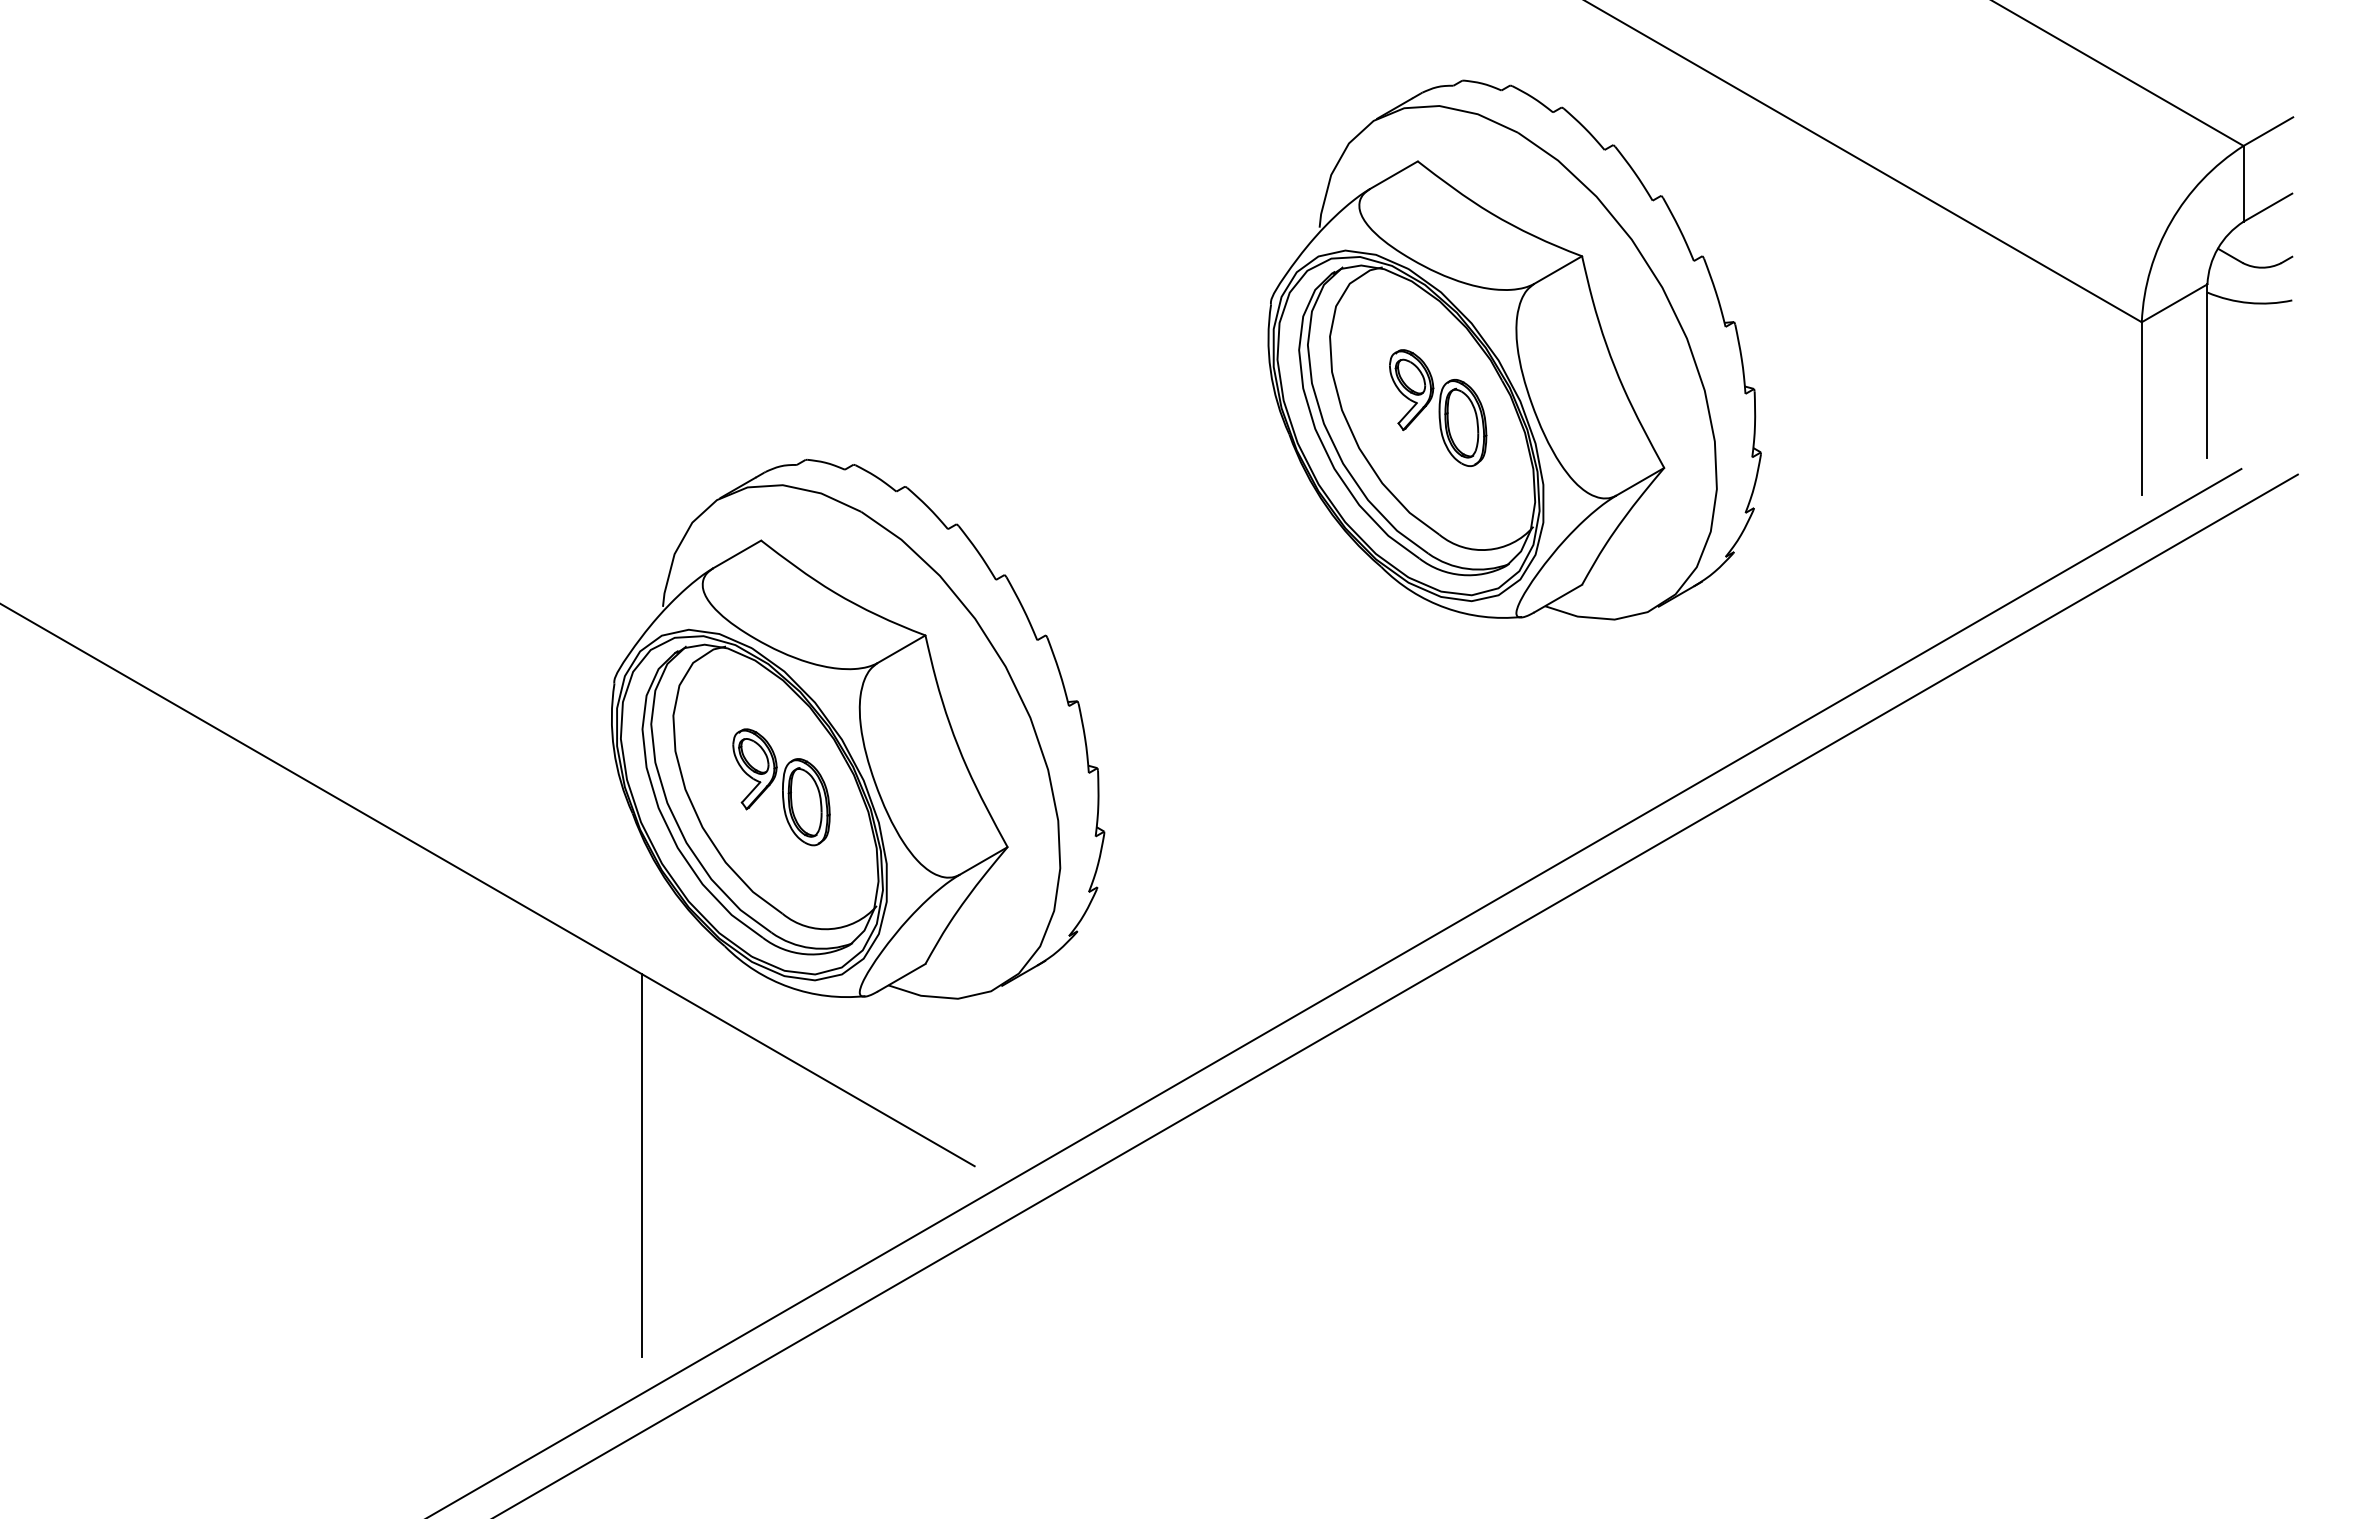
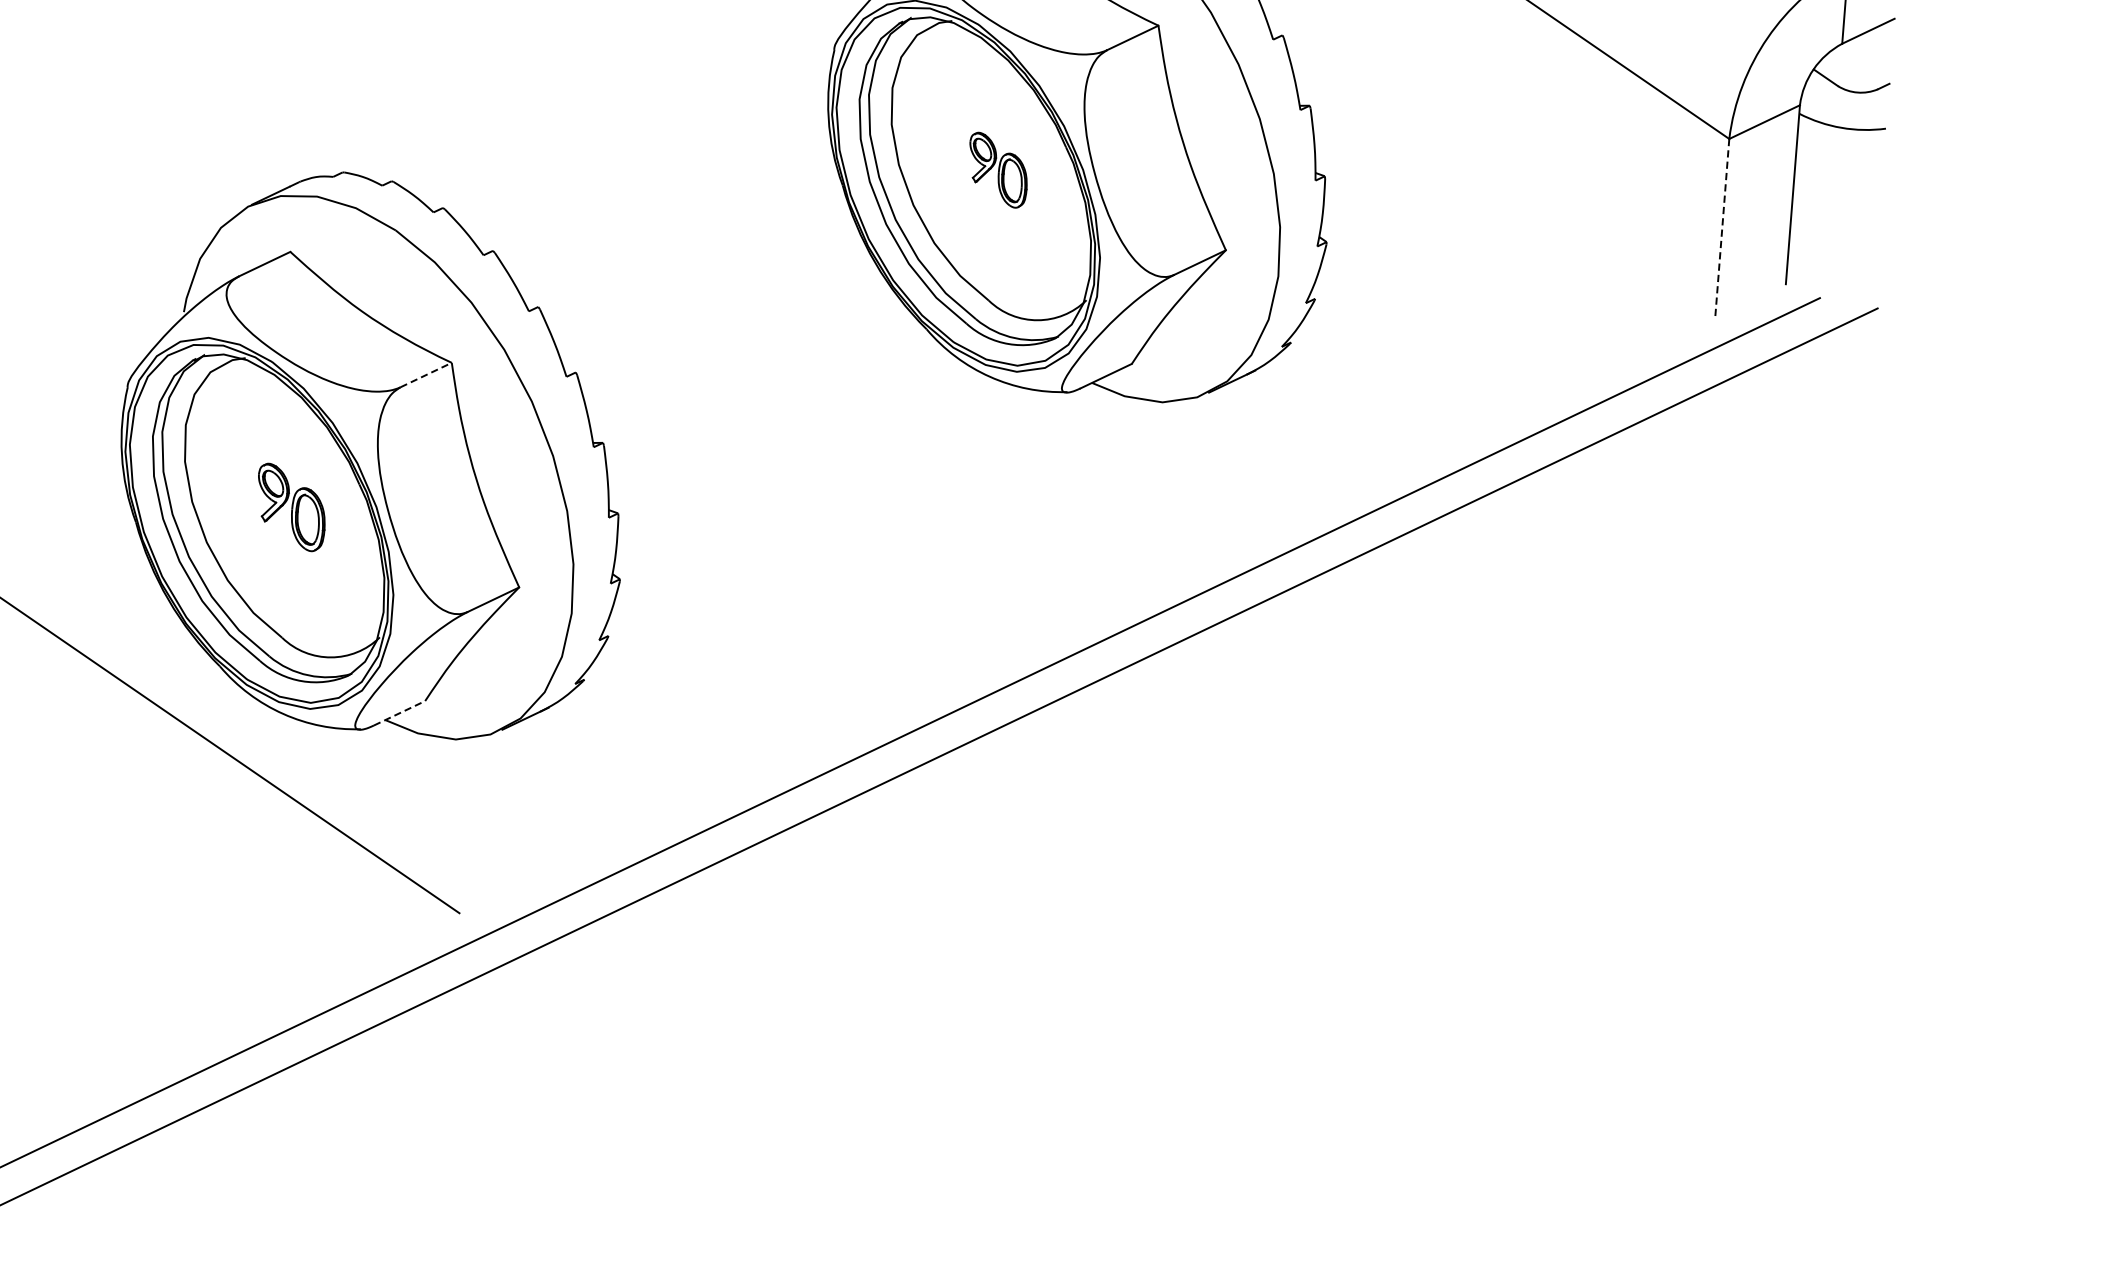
part: (1438, 407) -> (998, 169), size x0.6
line: (2141, 408) -> (1722, 227), solid -> dashed
line: (902, 648) -> (427, 374), solid -> dashed
part: (781, 787) -> (291, 507), size x0.7
line: (902, 977) -> (400, 713), solid -> dashed
line: (642, 1165) -> (117, 885), removed

